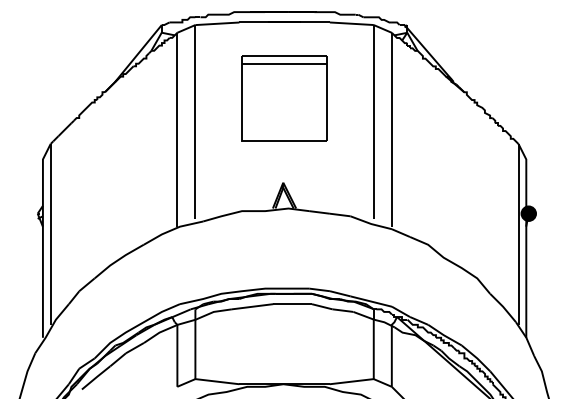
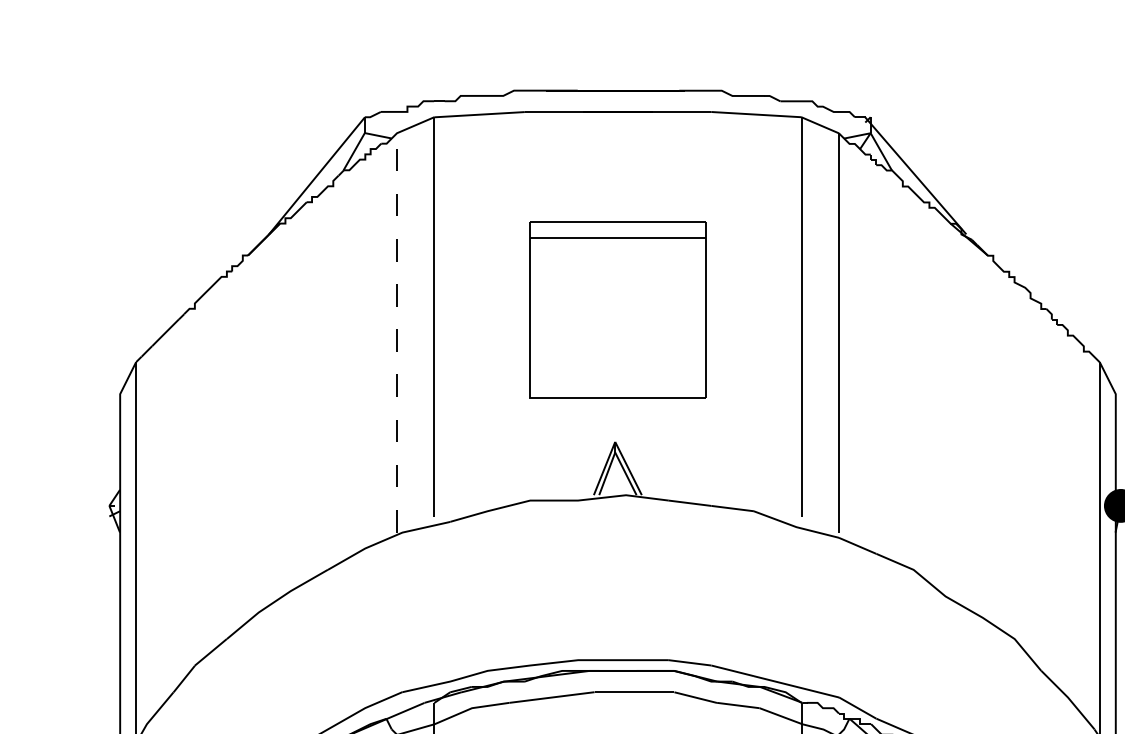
part: (284, 98) -> (617, 309), moved
line: (177, 129) -> (397, 332), solid -> dashed

